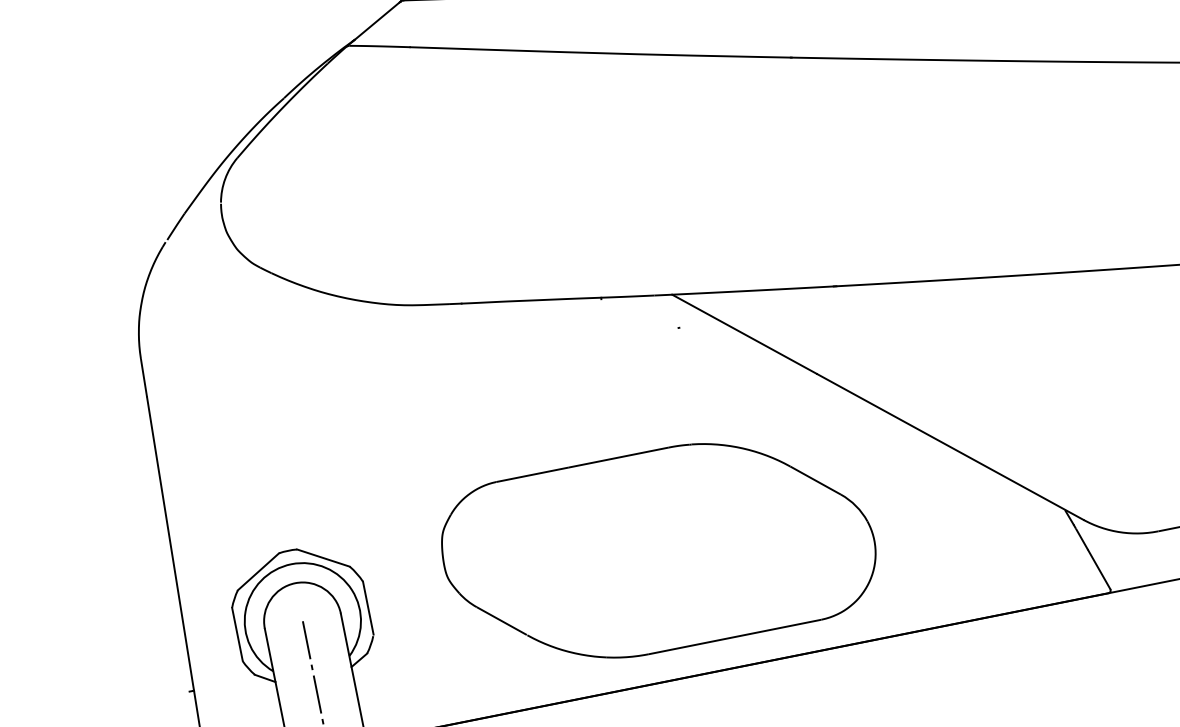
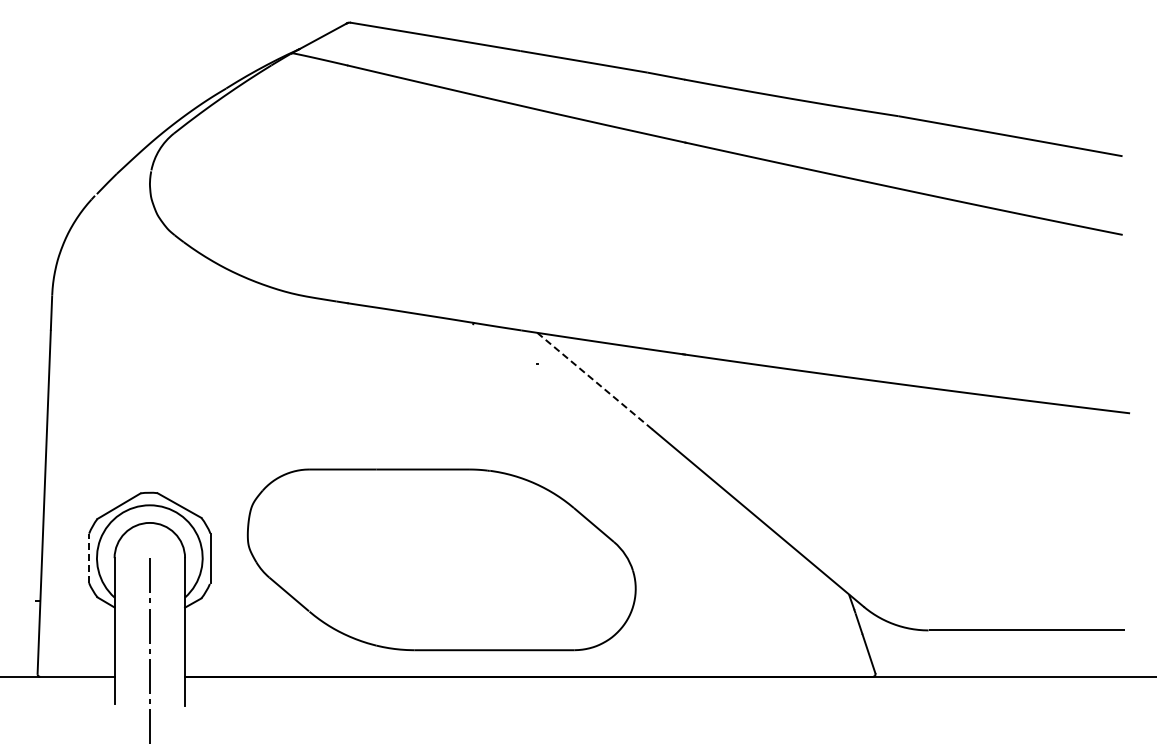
line: (744, 333) -> (594, 380), solid -> dashed
part: (658, 550) -> (441, 559), moved
line: (237, 634) -> (89, 558), solid -> dashed

